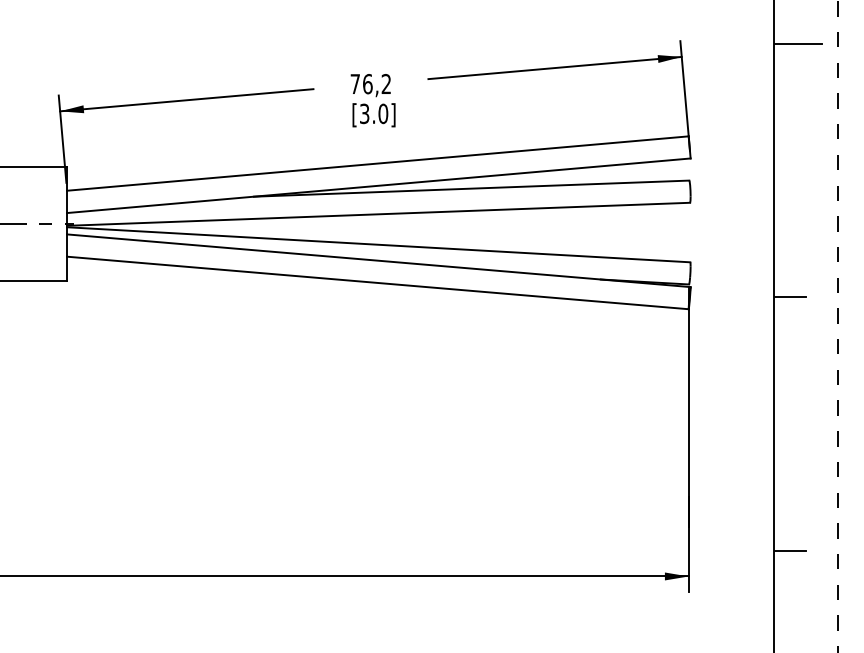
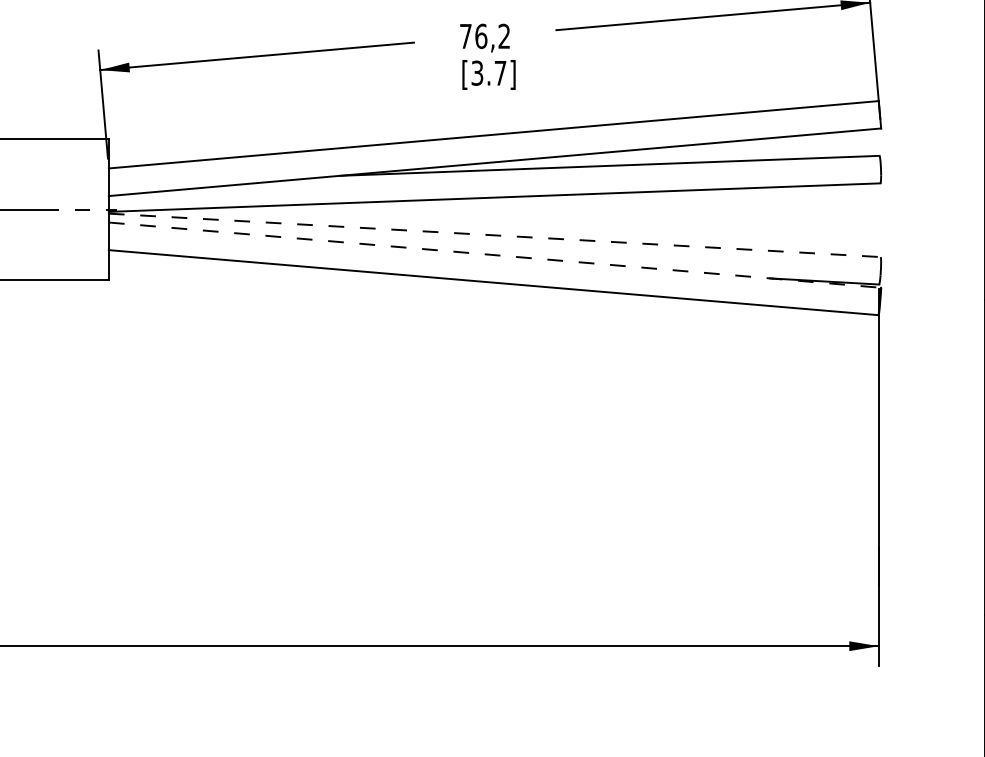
text: (383, 113) -> (500, 72), [3.0] -> [3.7]
line: (379, 244) -> (495, 235), solid -> dashed
line: (378, 260) -> (494, 254), solid -> dashed

